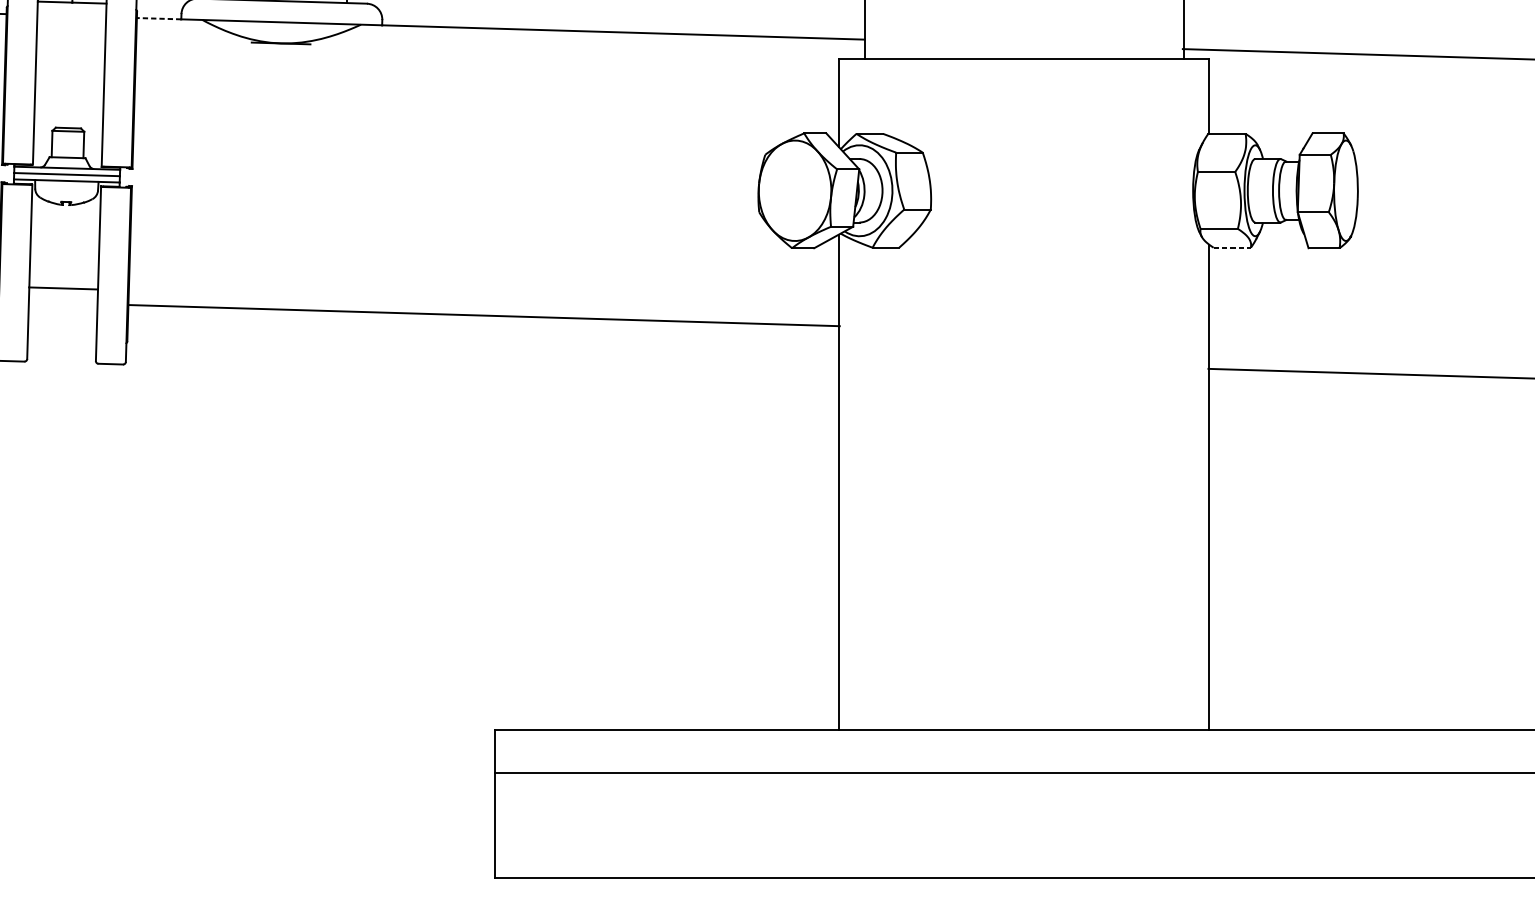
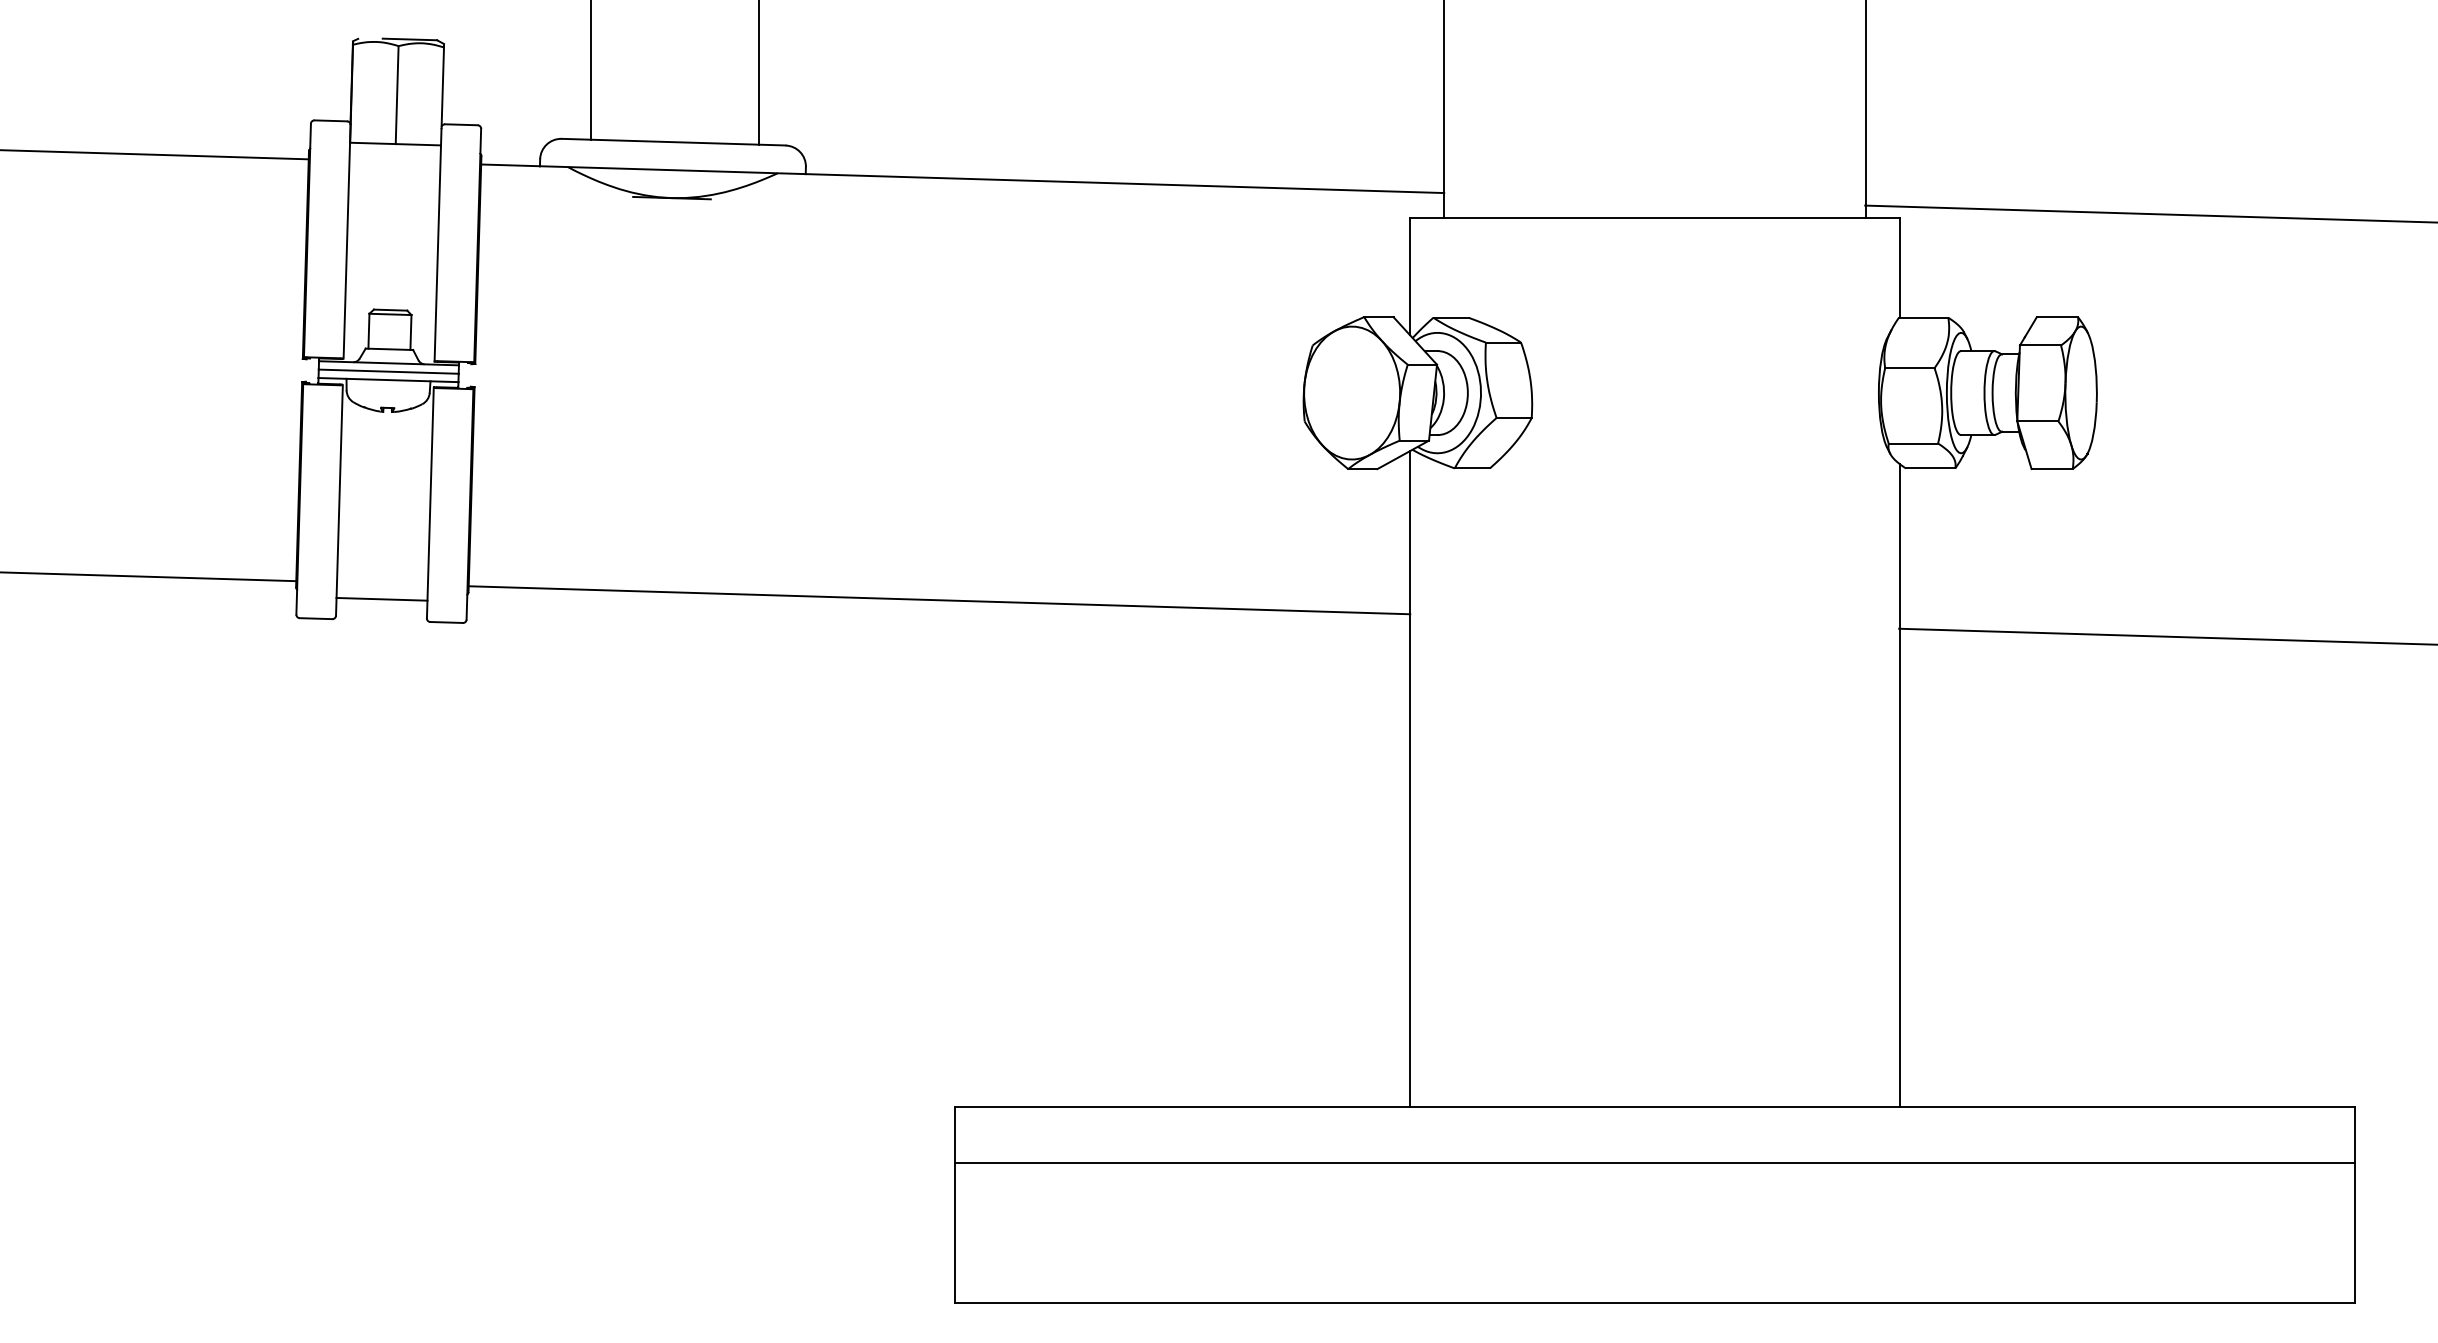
line: (159, 18) -> (510, 165), dashed -> solid
line: (1232, 247) -> (1930, 468), dashed -> solid
line: (63, 287) -> (381, 598), moved
line: (484, 315) -> (939, 600), moved

